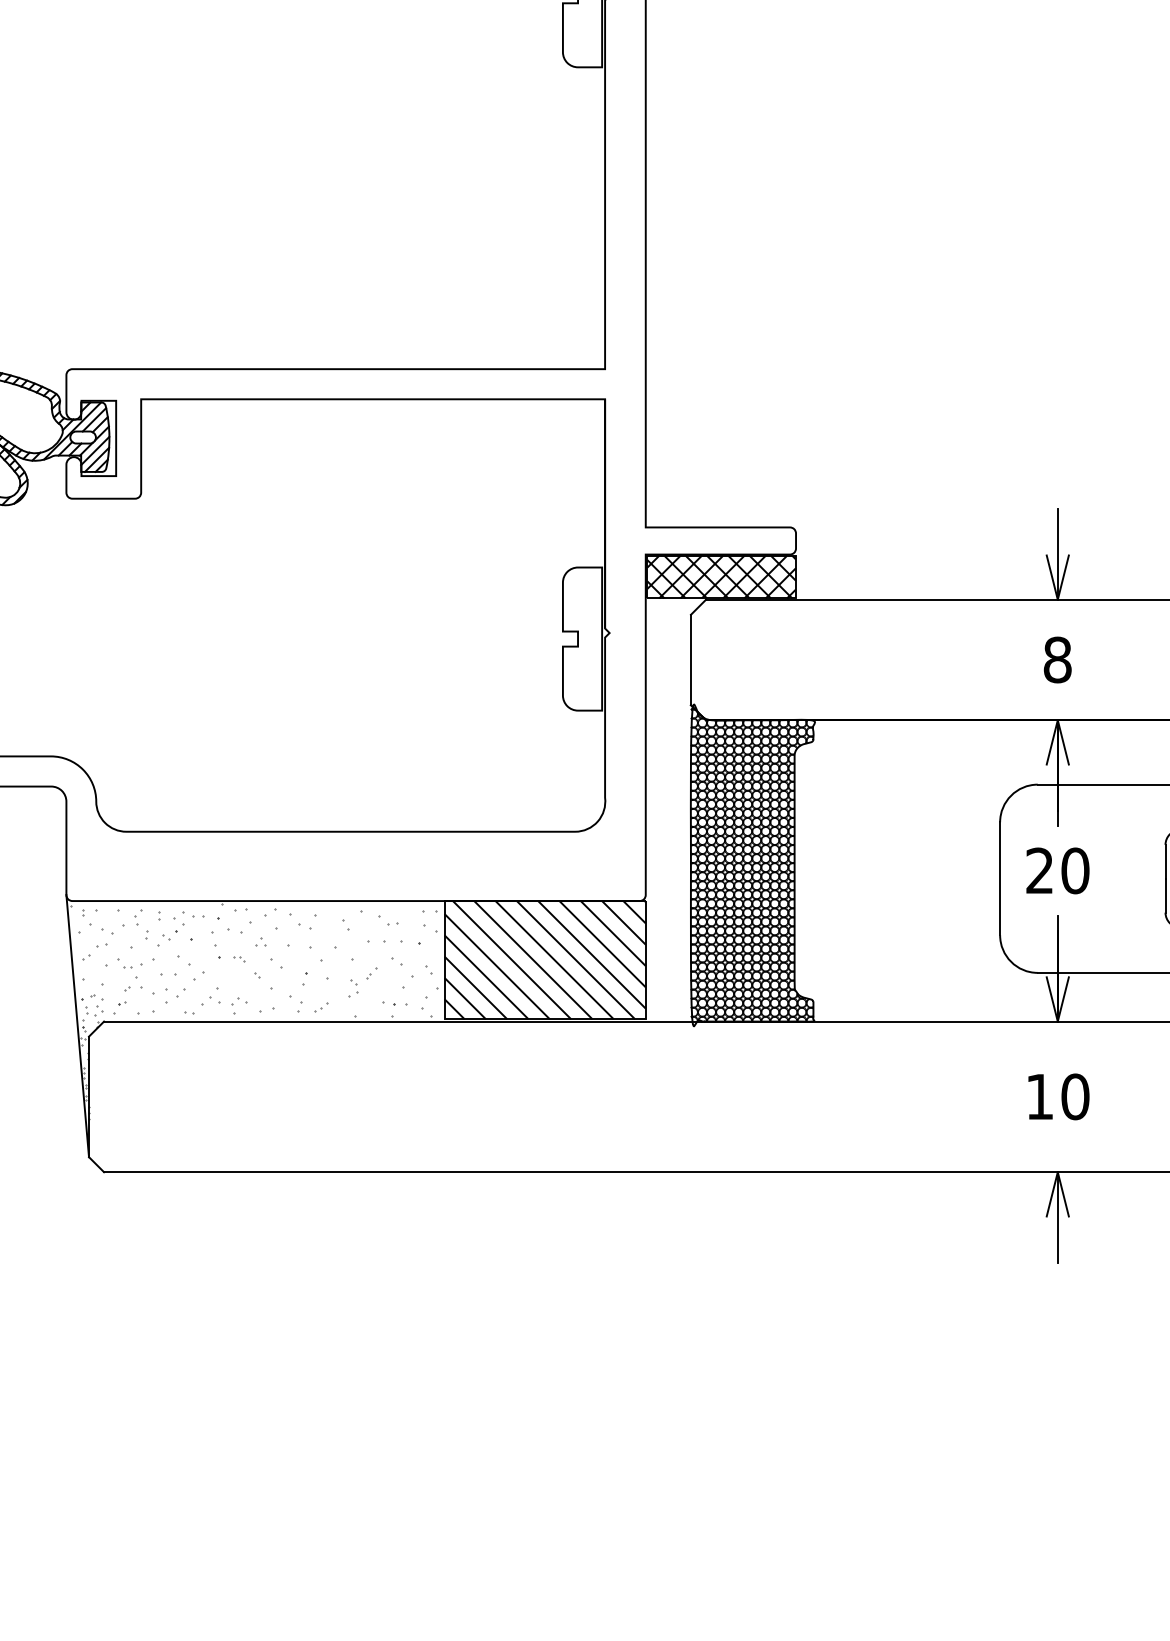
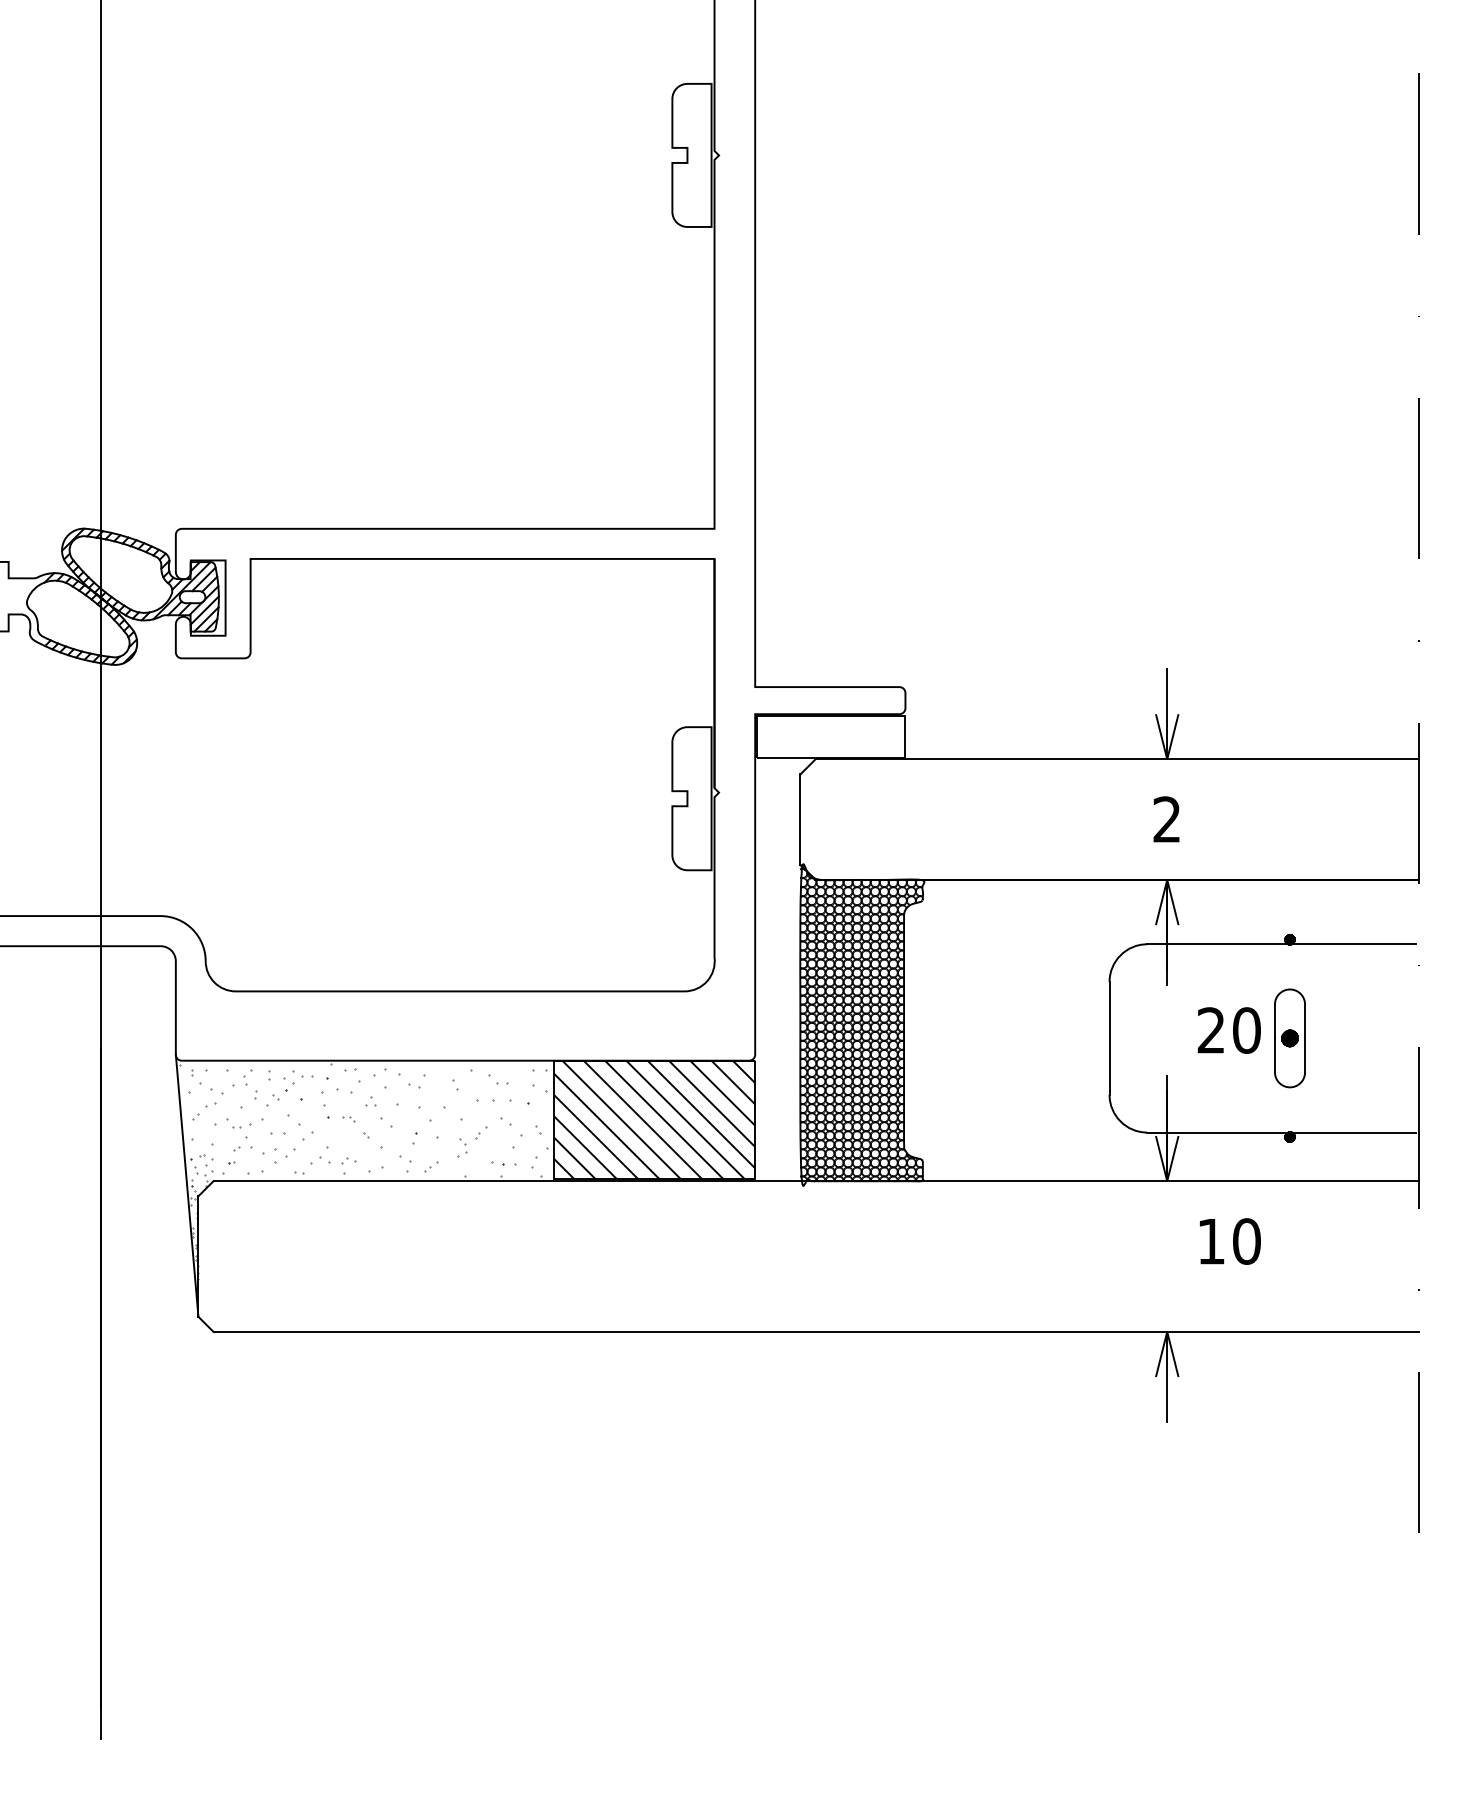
hatch: (721, 576) -> (830, 736), removed
text: (1058, 659) -> (1167, 819), 8 -> 2
text: (1057, 870) -> (1228, 1030), moved
text: (1059, 1096) -> (1230, 1241), moved

